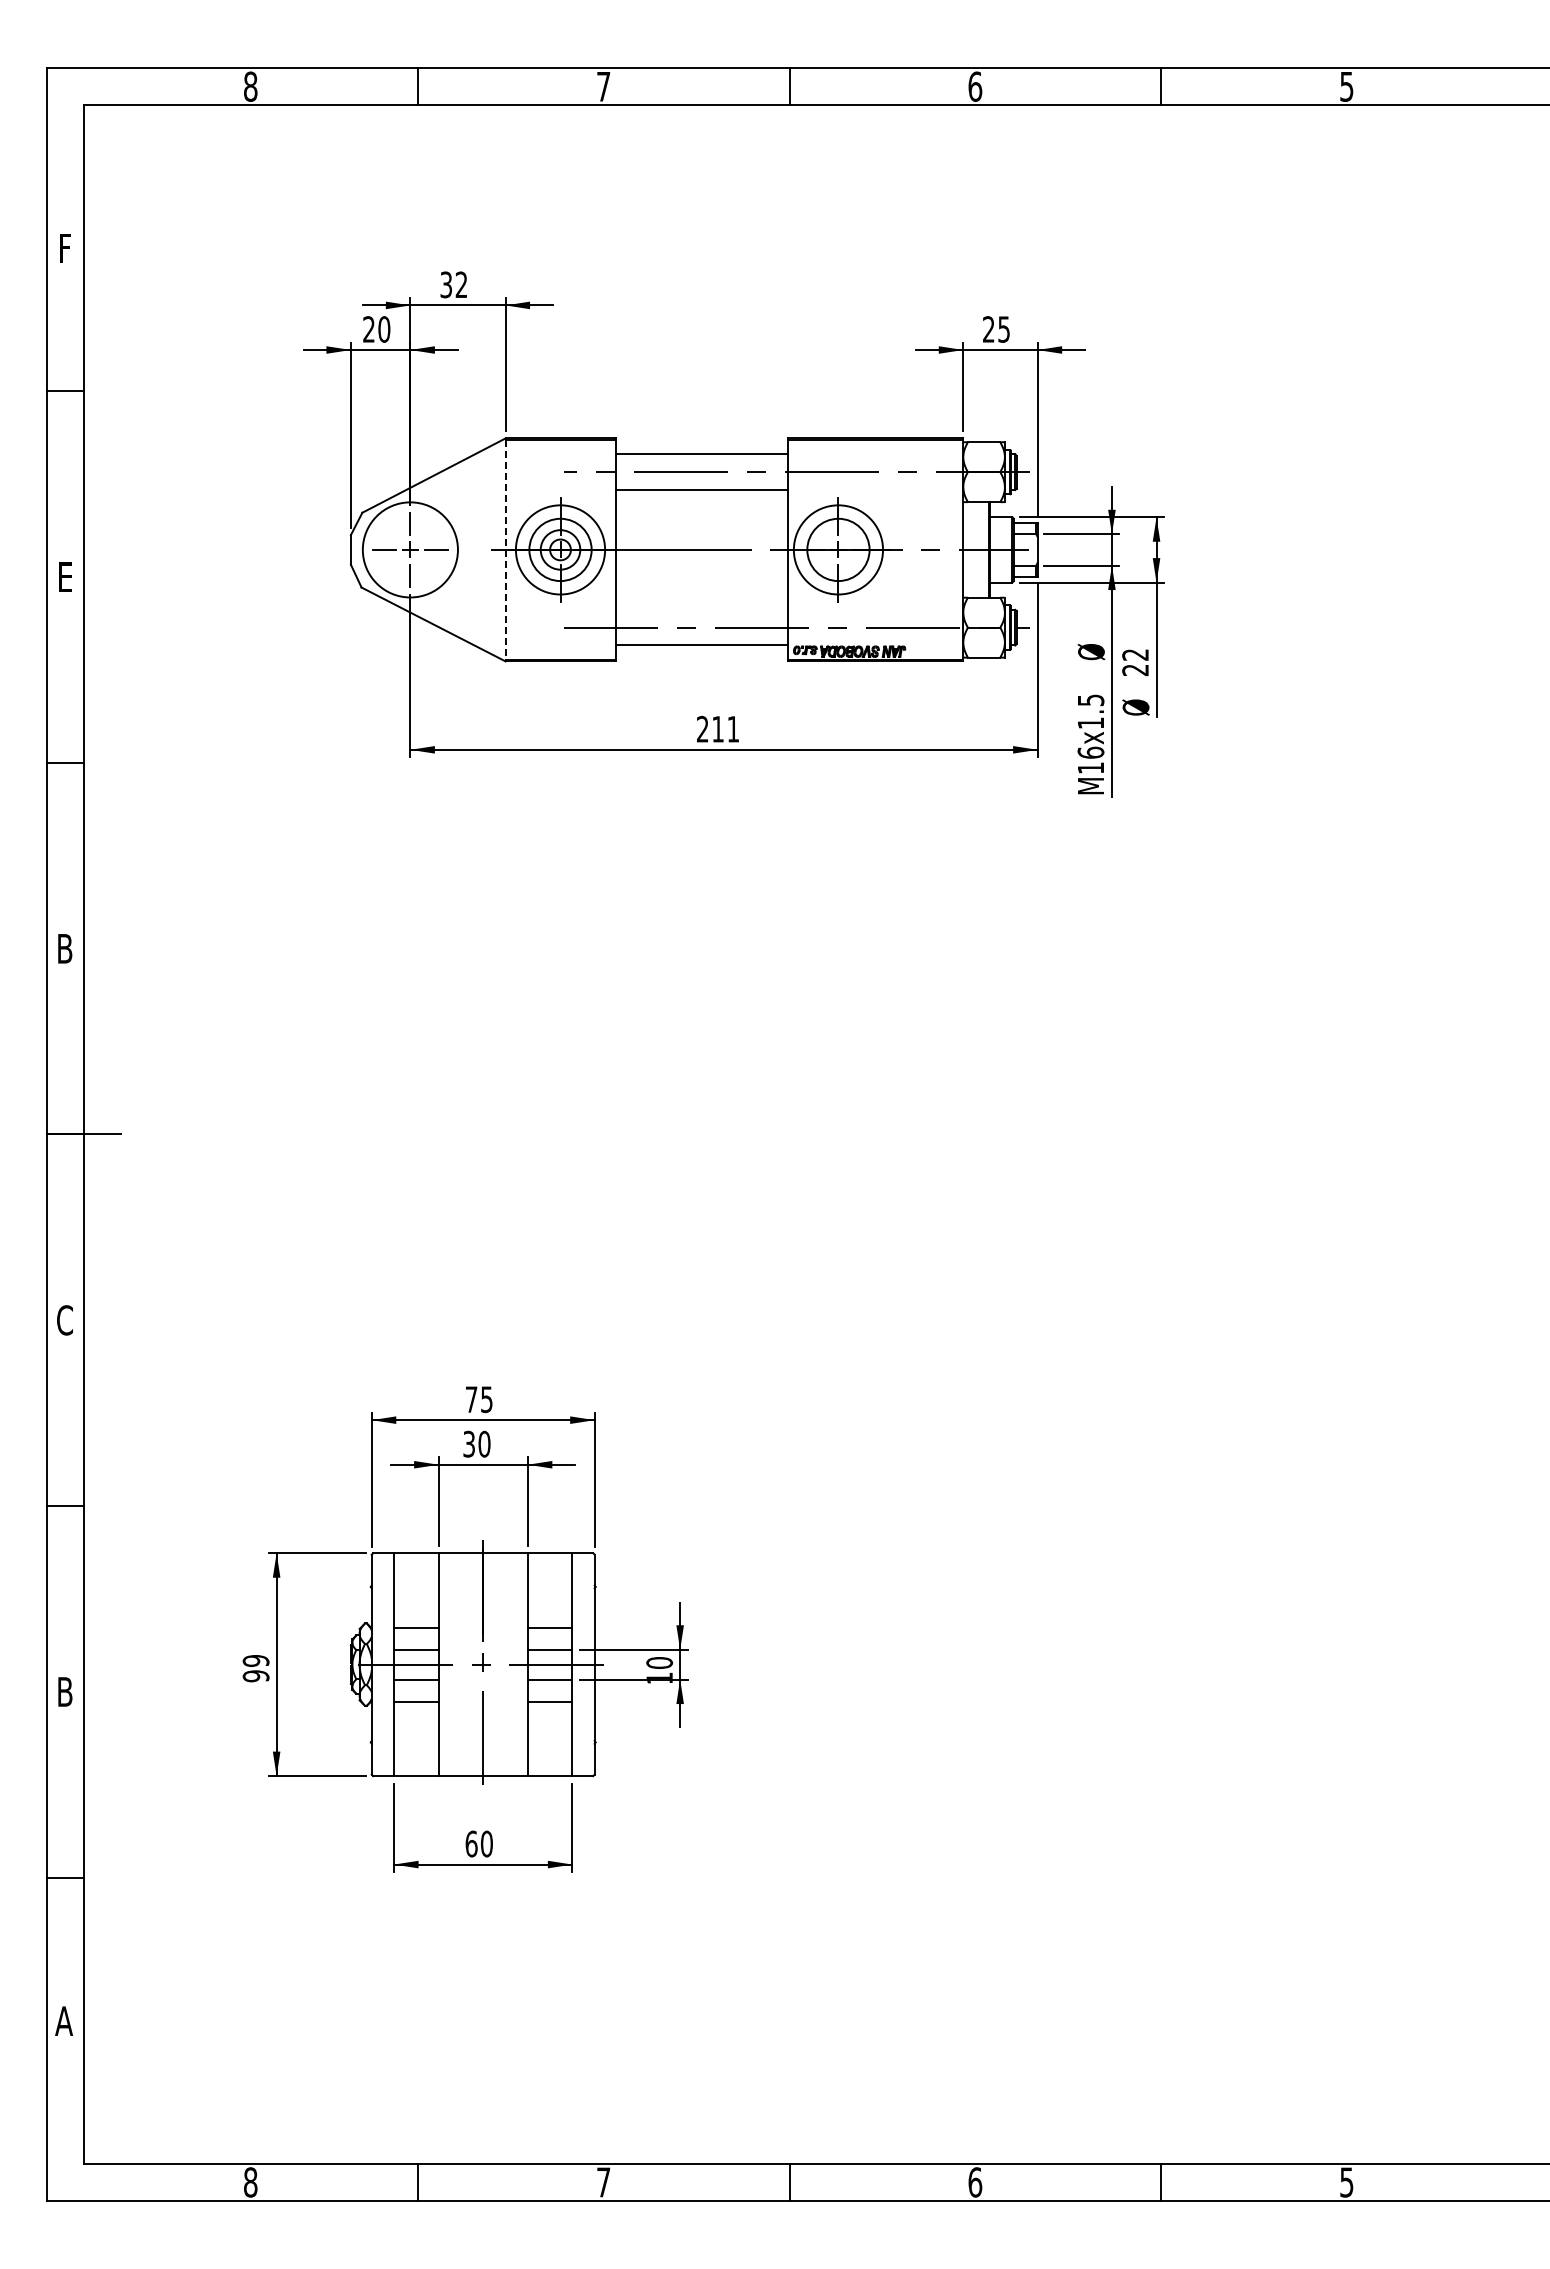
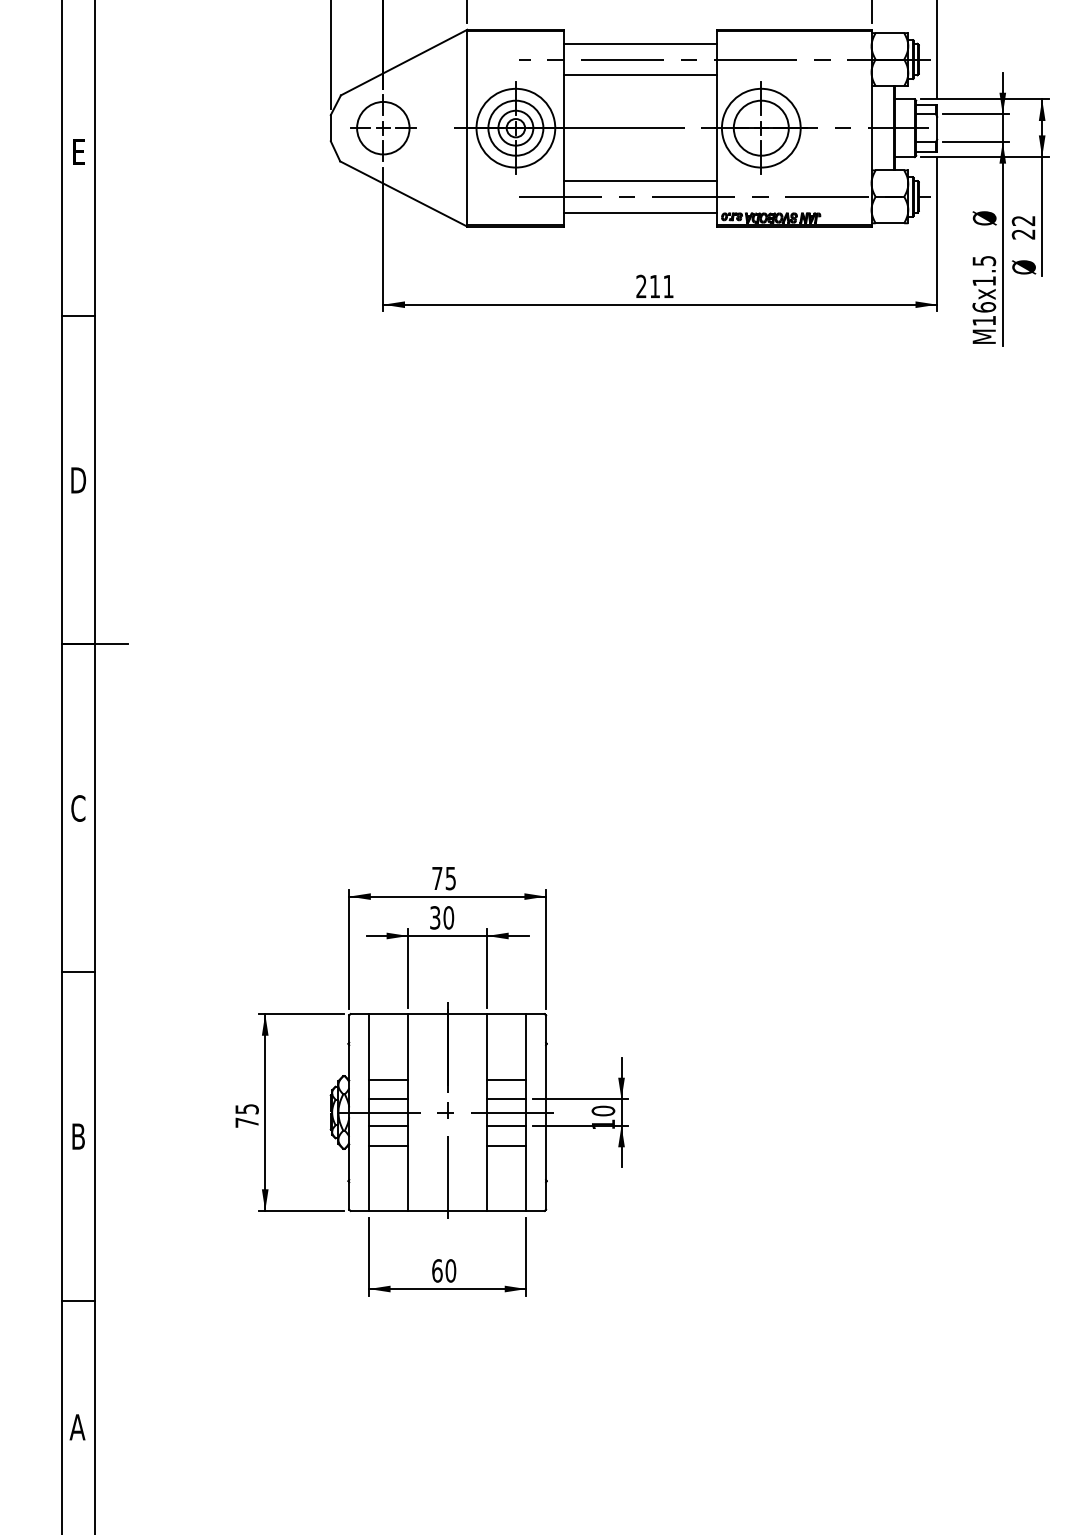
circle: (410, 549) -> (383, 127), size x0.62
line: (505, 549) -> (467, 127), dashed -> solid
line: (701, 609) -> (640, 180), added
text: (65, 948) -> (78, 480), B -> D
text: (255, 1668) -> (246, 1115), 99 -> 75

